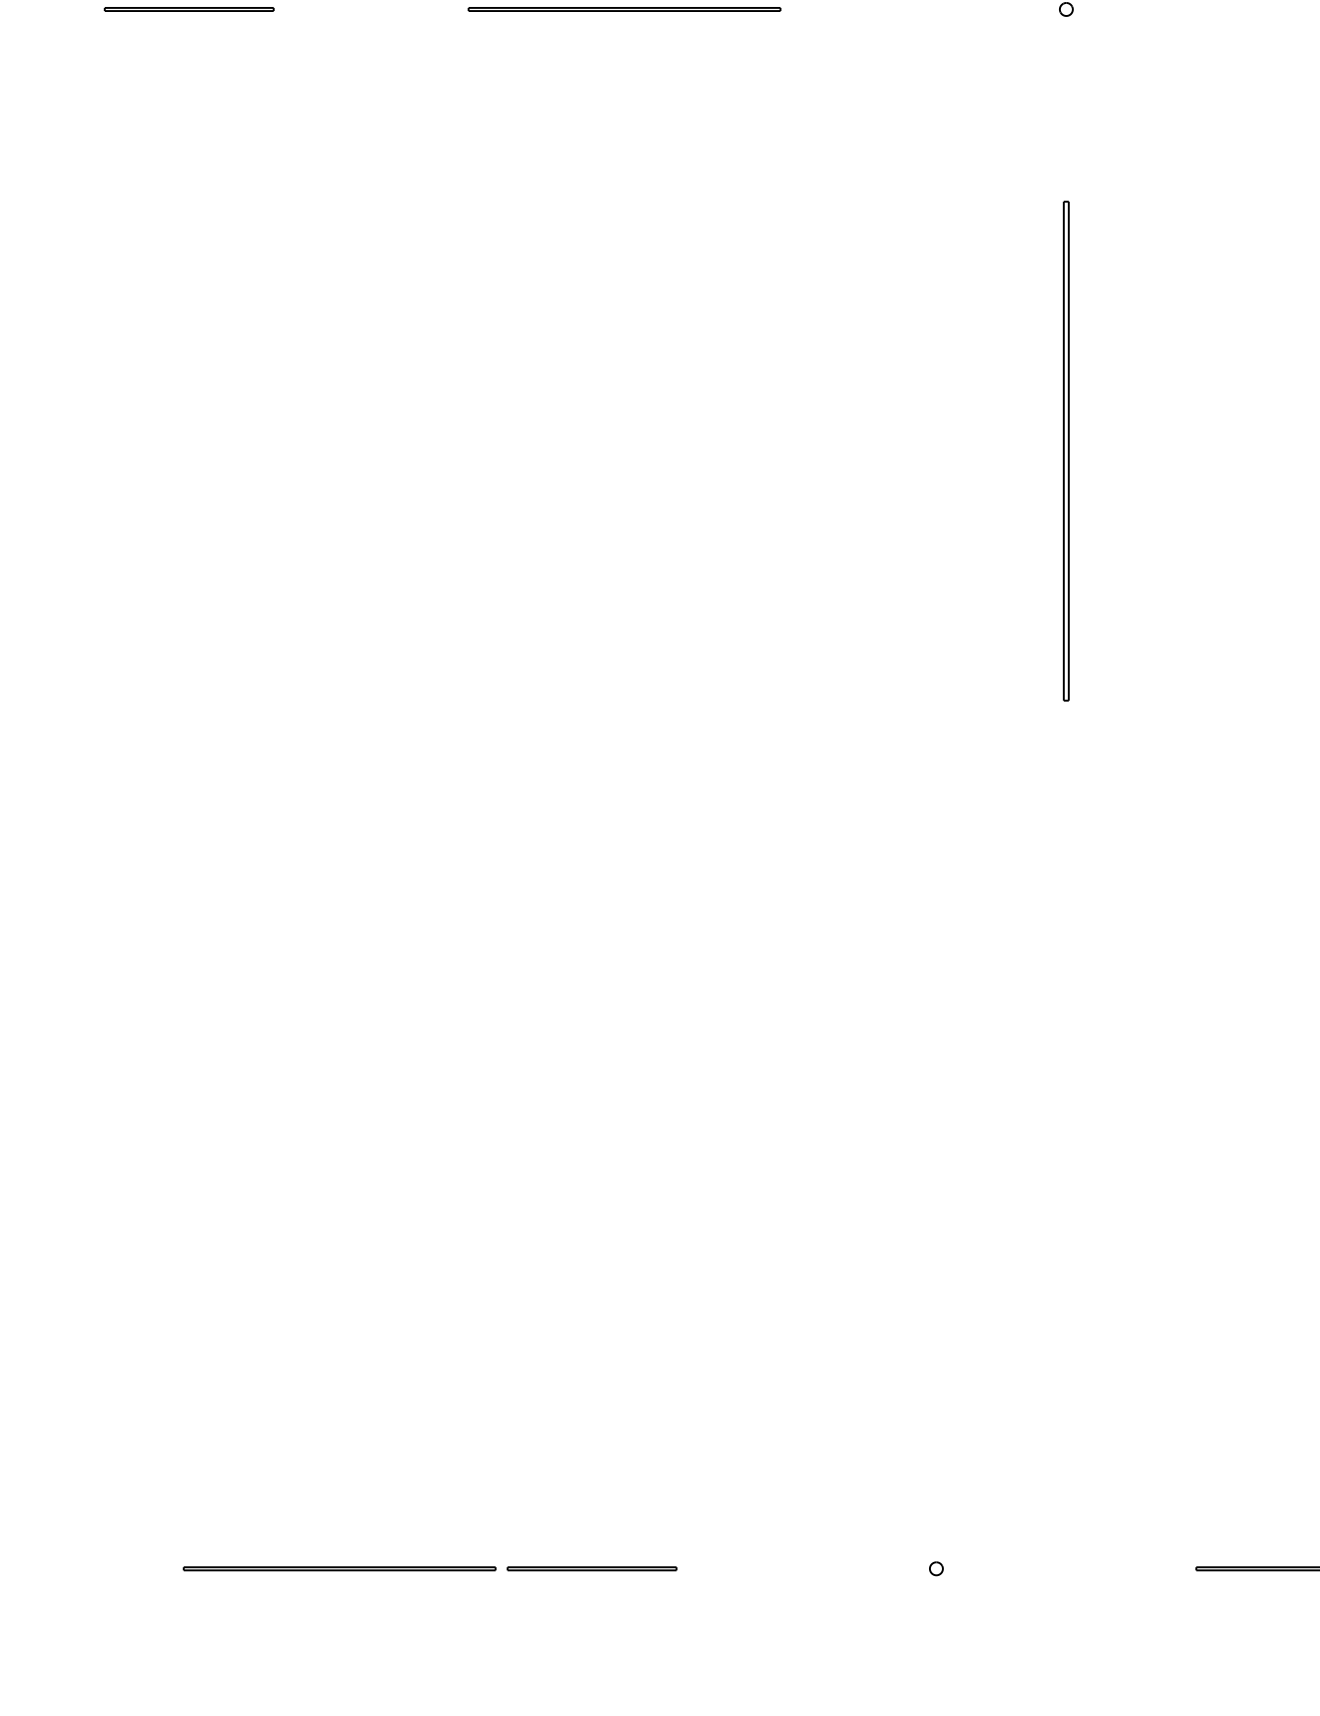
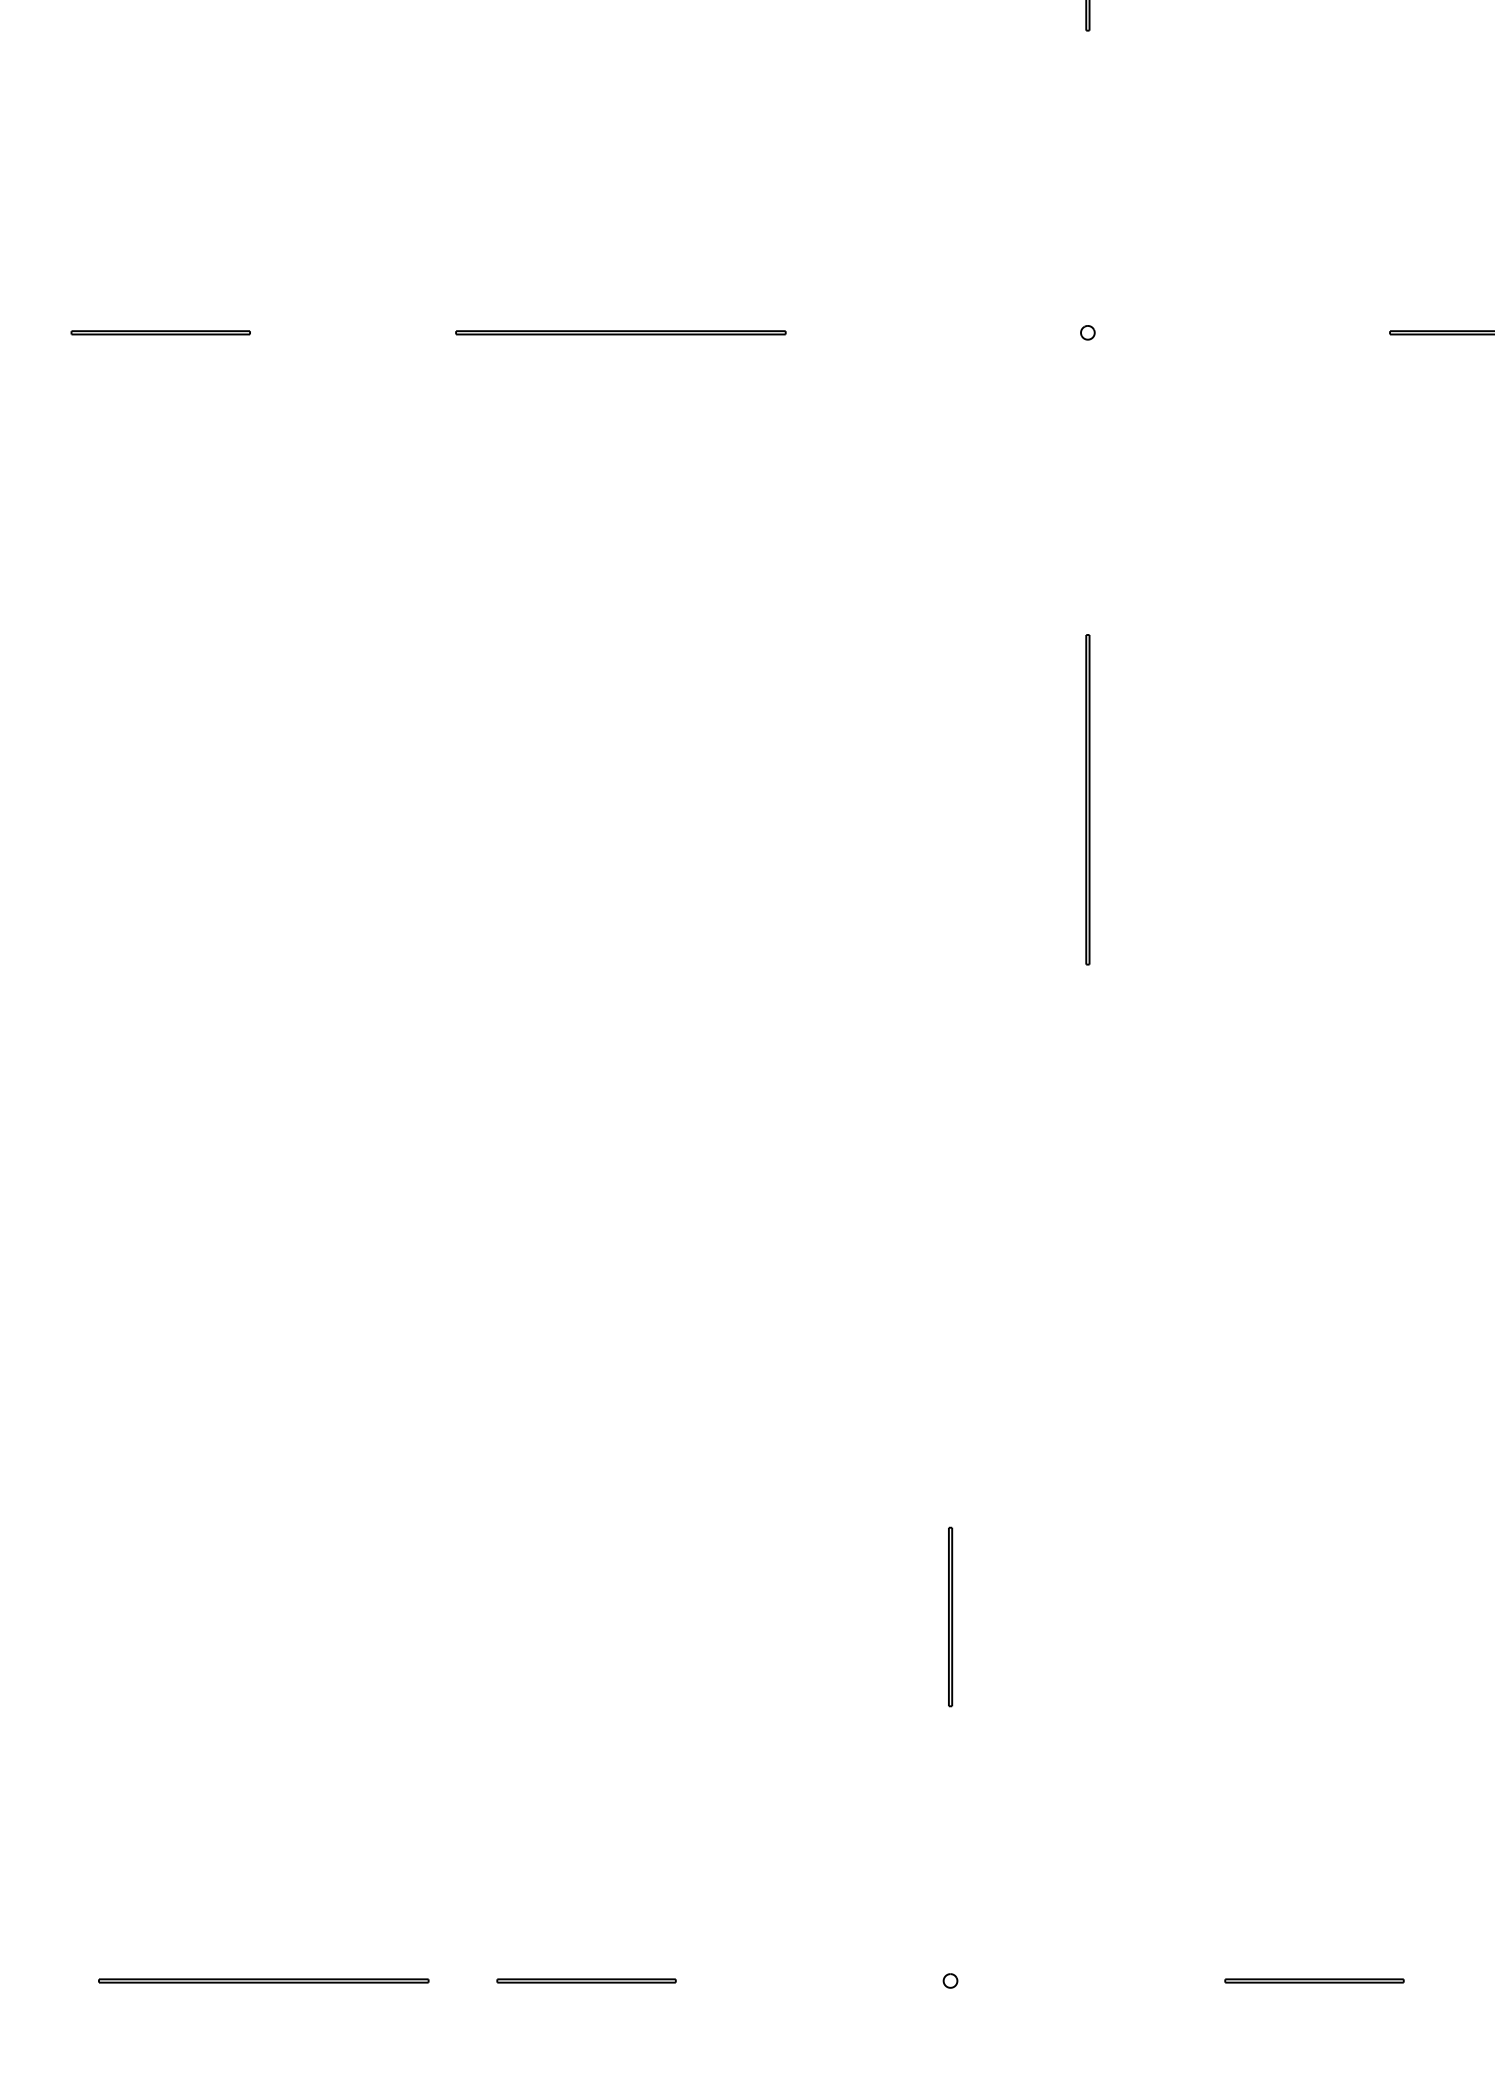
part: (1065, 451) -> (1087, 799), size x0.62
part: (936, 1223) -> (950, 1616), added
part: (339, 1568) -> (263, 1980), moved

